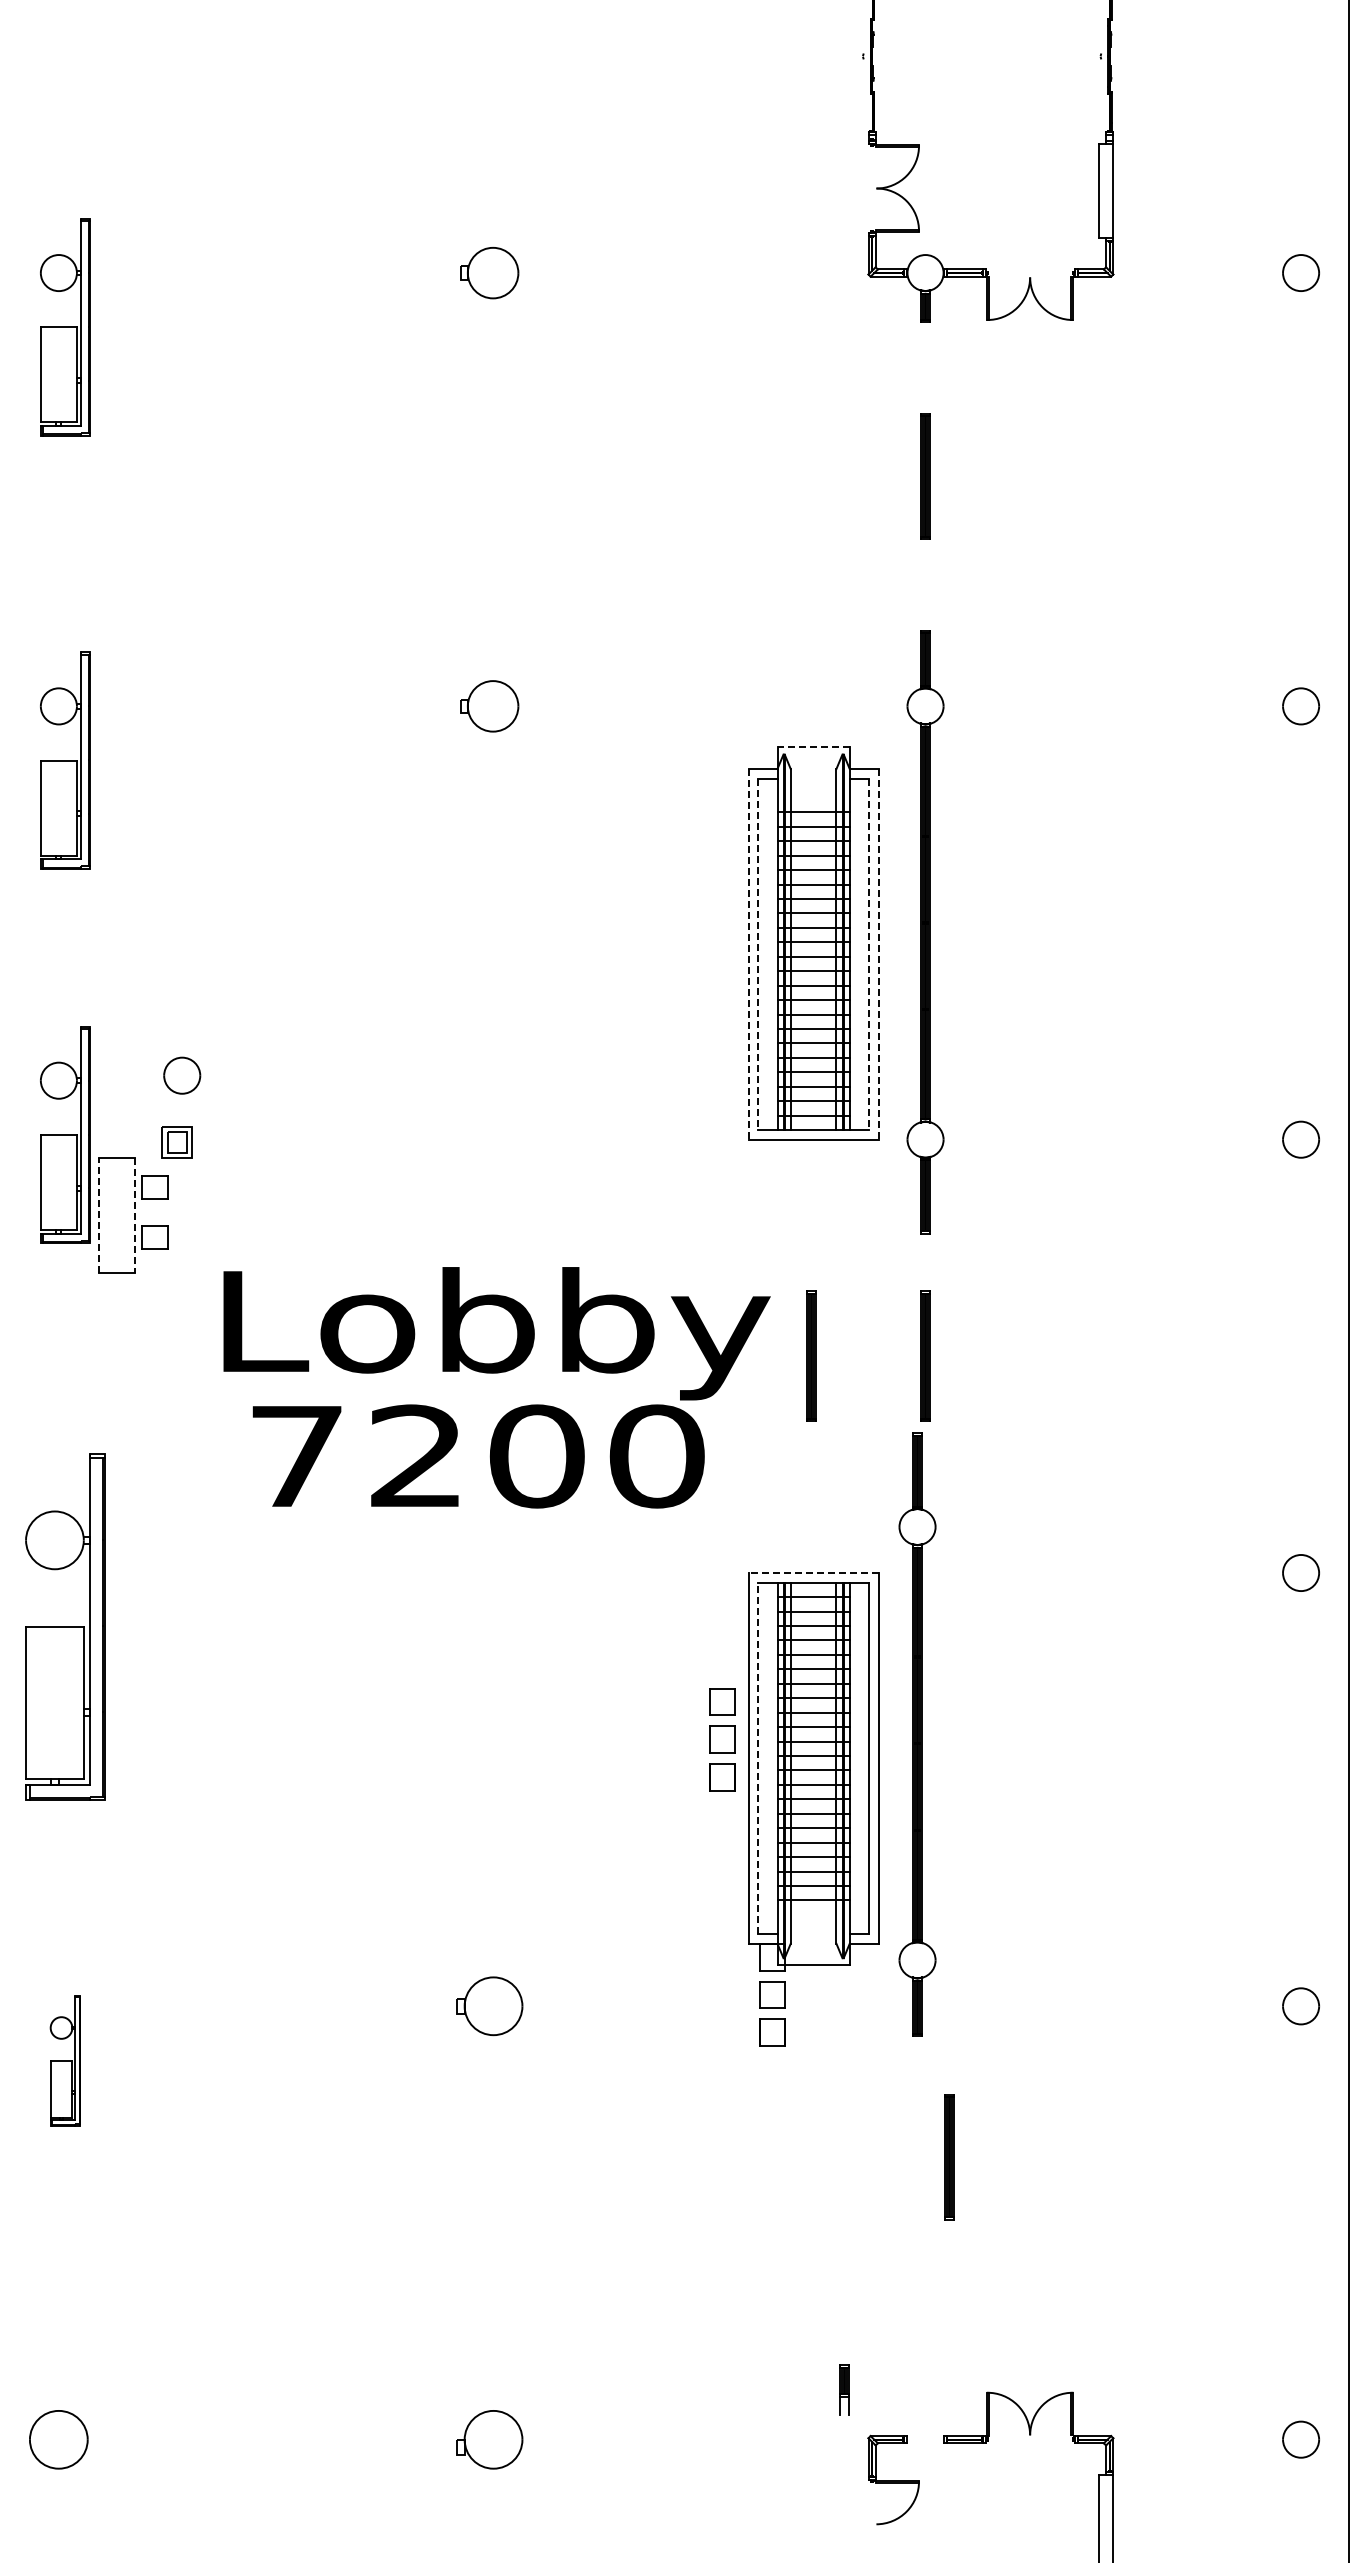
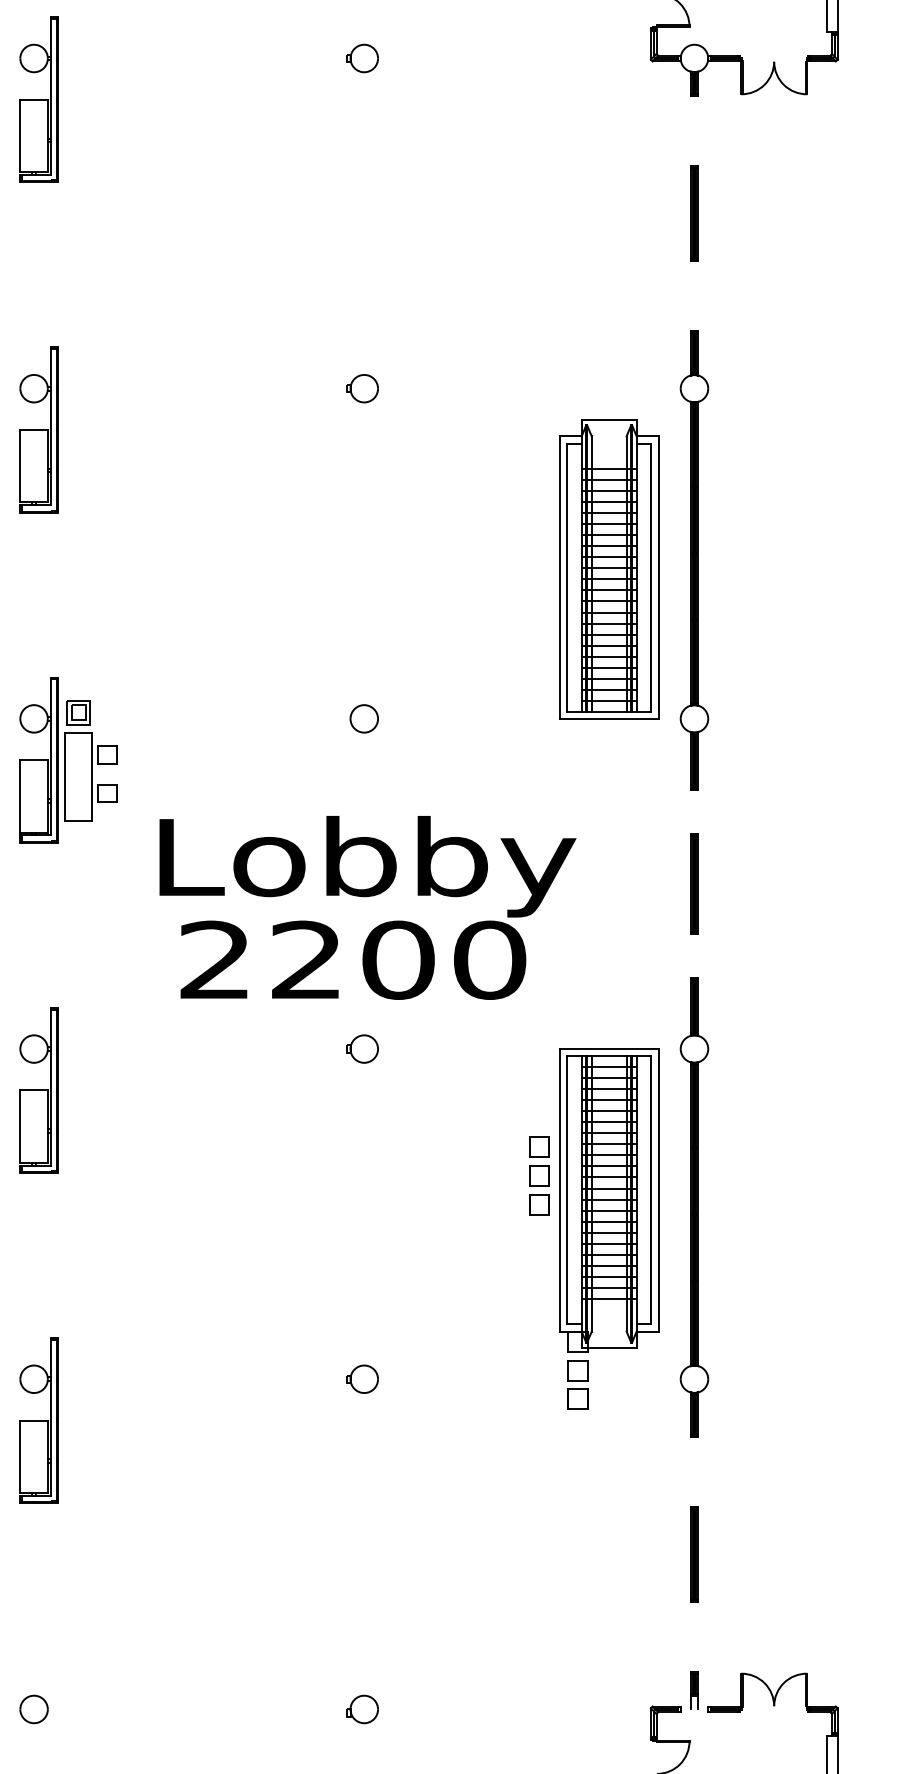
part: (489, 272) -> (362, 58), size x0.71
part: (489, 706) -> (362, 388), size x0.71
line: (813, 747) -> (609, 420), dashed -> solid
line: (748, 954) -> (559, 577), dashed -> solid
line: (758, 954) -> (567, 577), dashed -> solid
line: (868, 954) -> (651, 577), dashed -> solid
line: (878, 954) -> (658, 577), dashed -> solid
part: (182, 1075) -> (364, 718), moved
part: (65, 1134) -> (39, 759), moved
part: (176, 1142) -> (77, 712), moved
line: (99, 1215) -> (65, 776), dashed -> solid
line: (135, 1215) -> (92, 776), dashed -> solid
part: (811, 1355) -> (607, 883), removed
text: (296, 1455) -> (215, 959), 7200 -> 2200
part: (489, 1572) -> (362, 1048), added
line: (813, 1573) -> (609, 1049), dashed -> solid
part: (65, 1627) -> (39, 1090), size x0.62
part: (917, 1734) -> (694, 1207), moved
line: (758, 1758) -> (567, 1190), dashed -> solid
part: (489, 2006) -> (362, 1379), size x0.62
part: (65, 2060) -> (39, 1420), size x1.67
part: (949, 2157) -> (694, 1554), moved
part: (844, 2389) -> (694, 1690), moved
part: (58, 2439) -> (33, 1709), size x0.62
part: (489, 2439) -> (362, 1709), size x0.62

